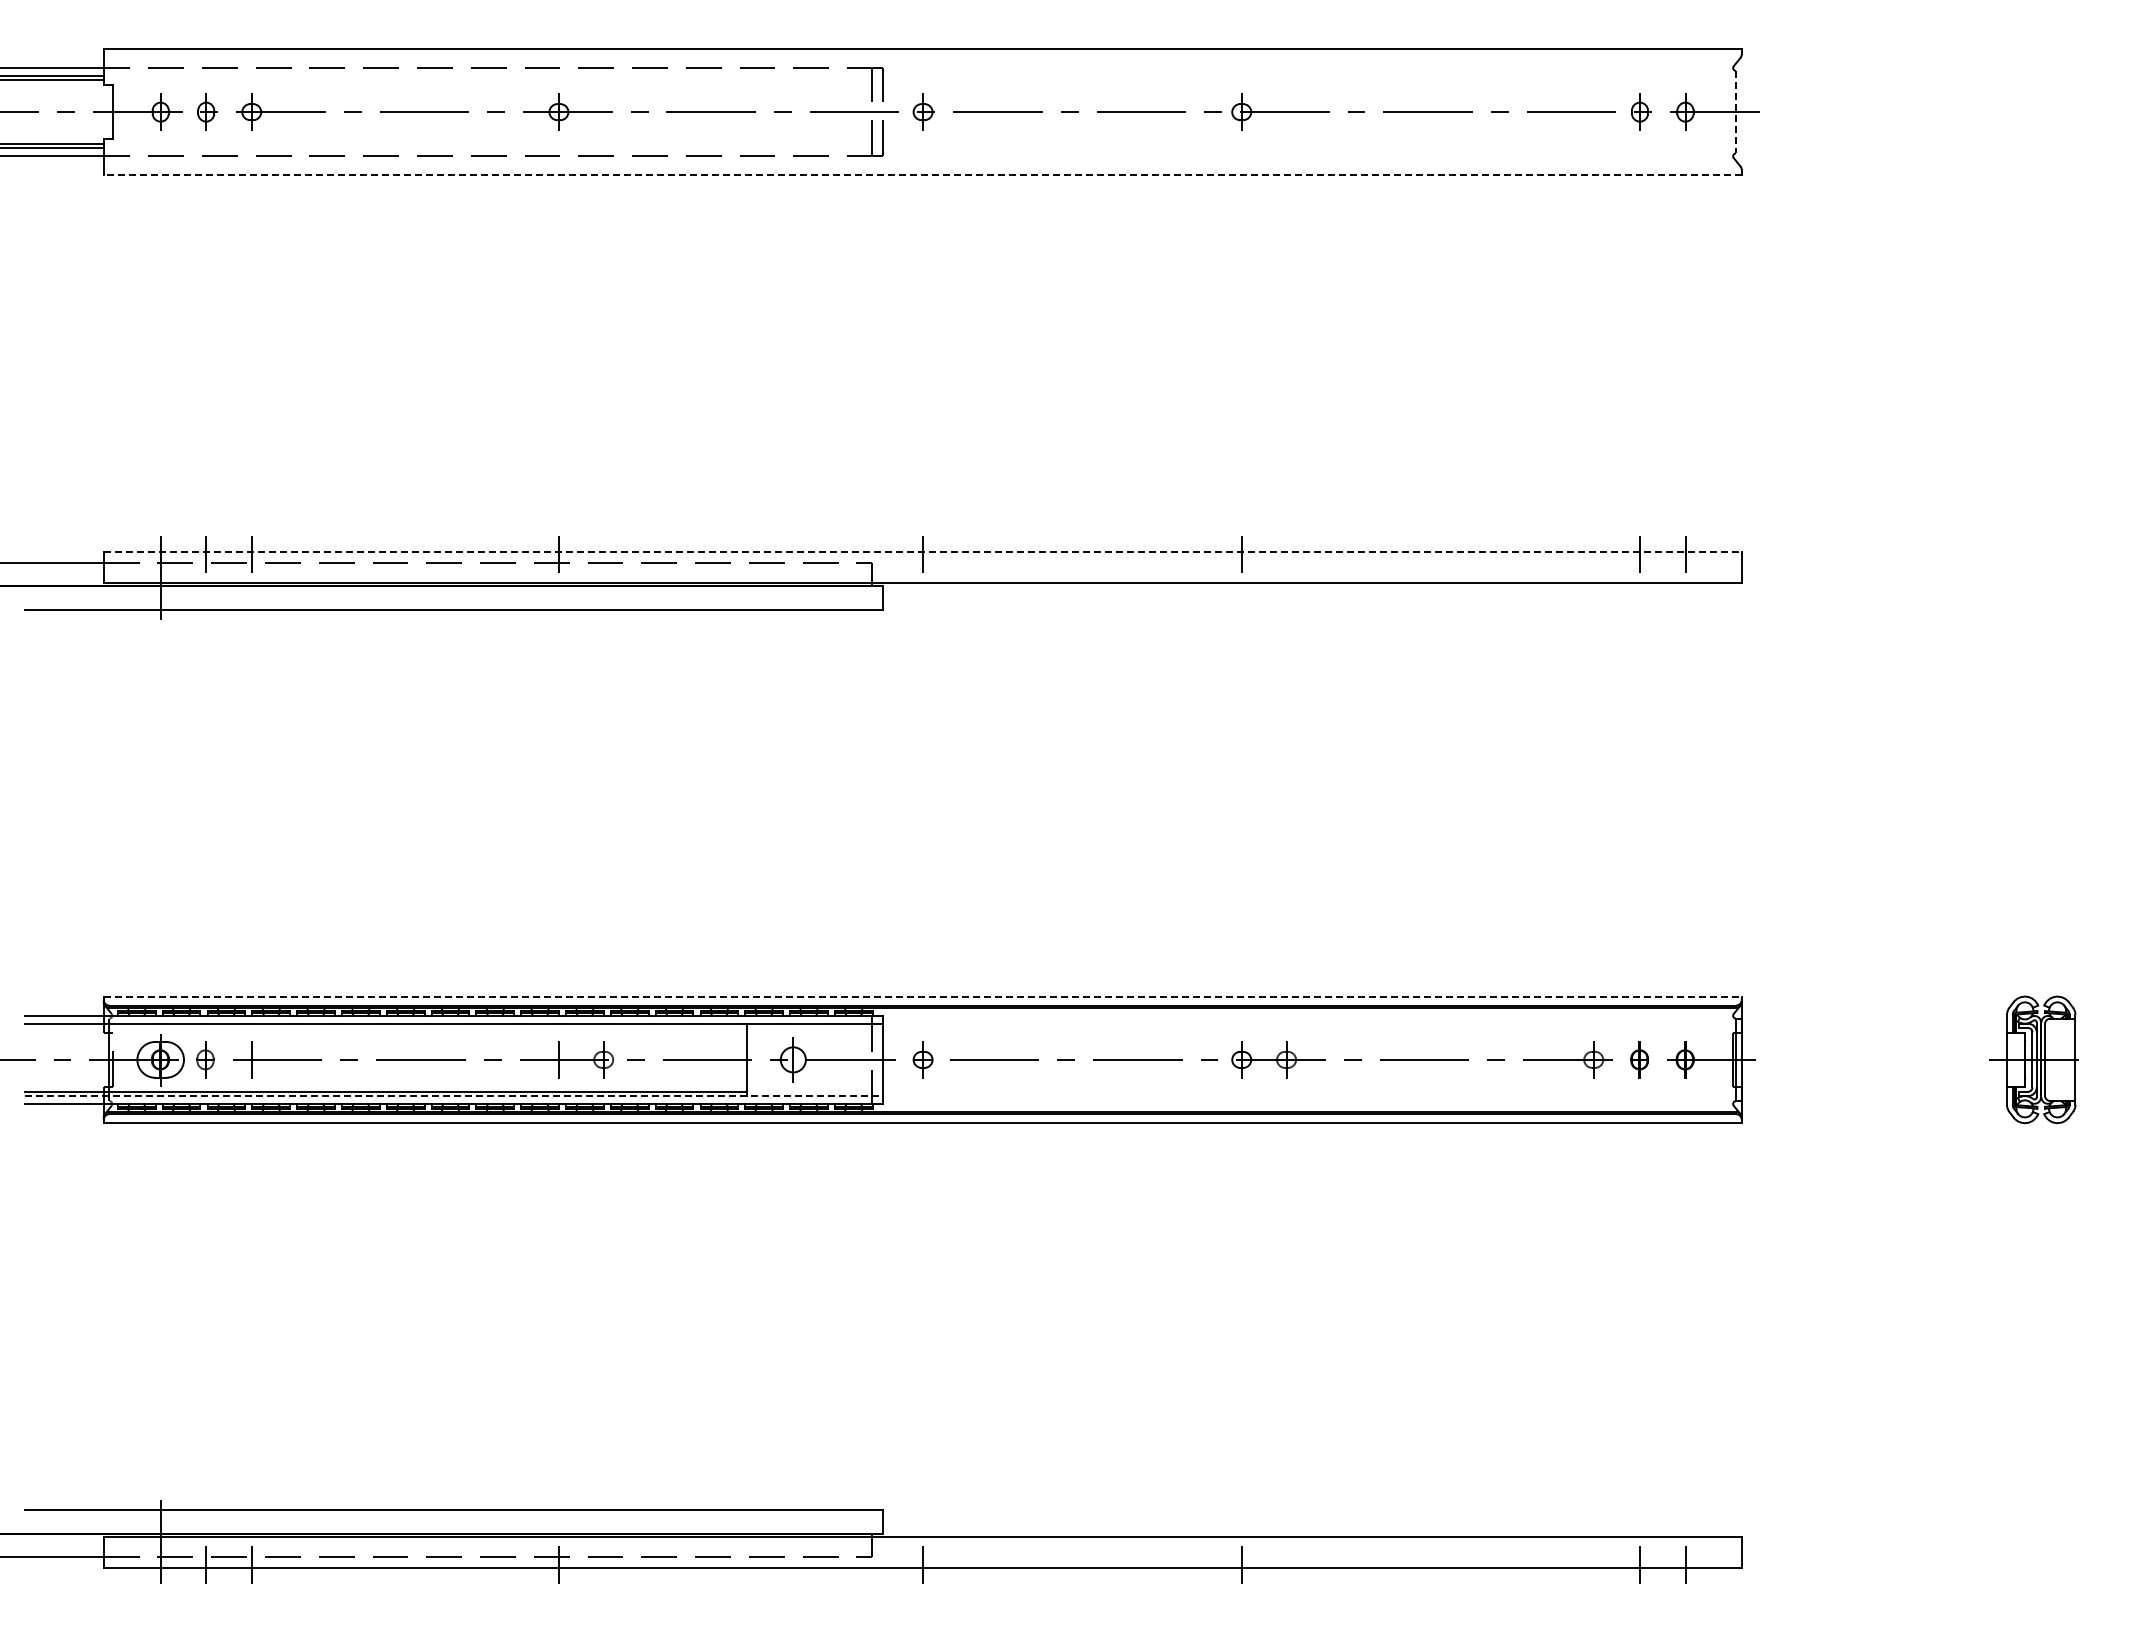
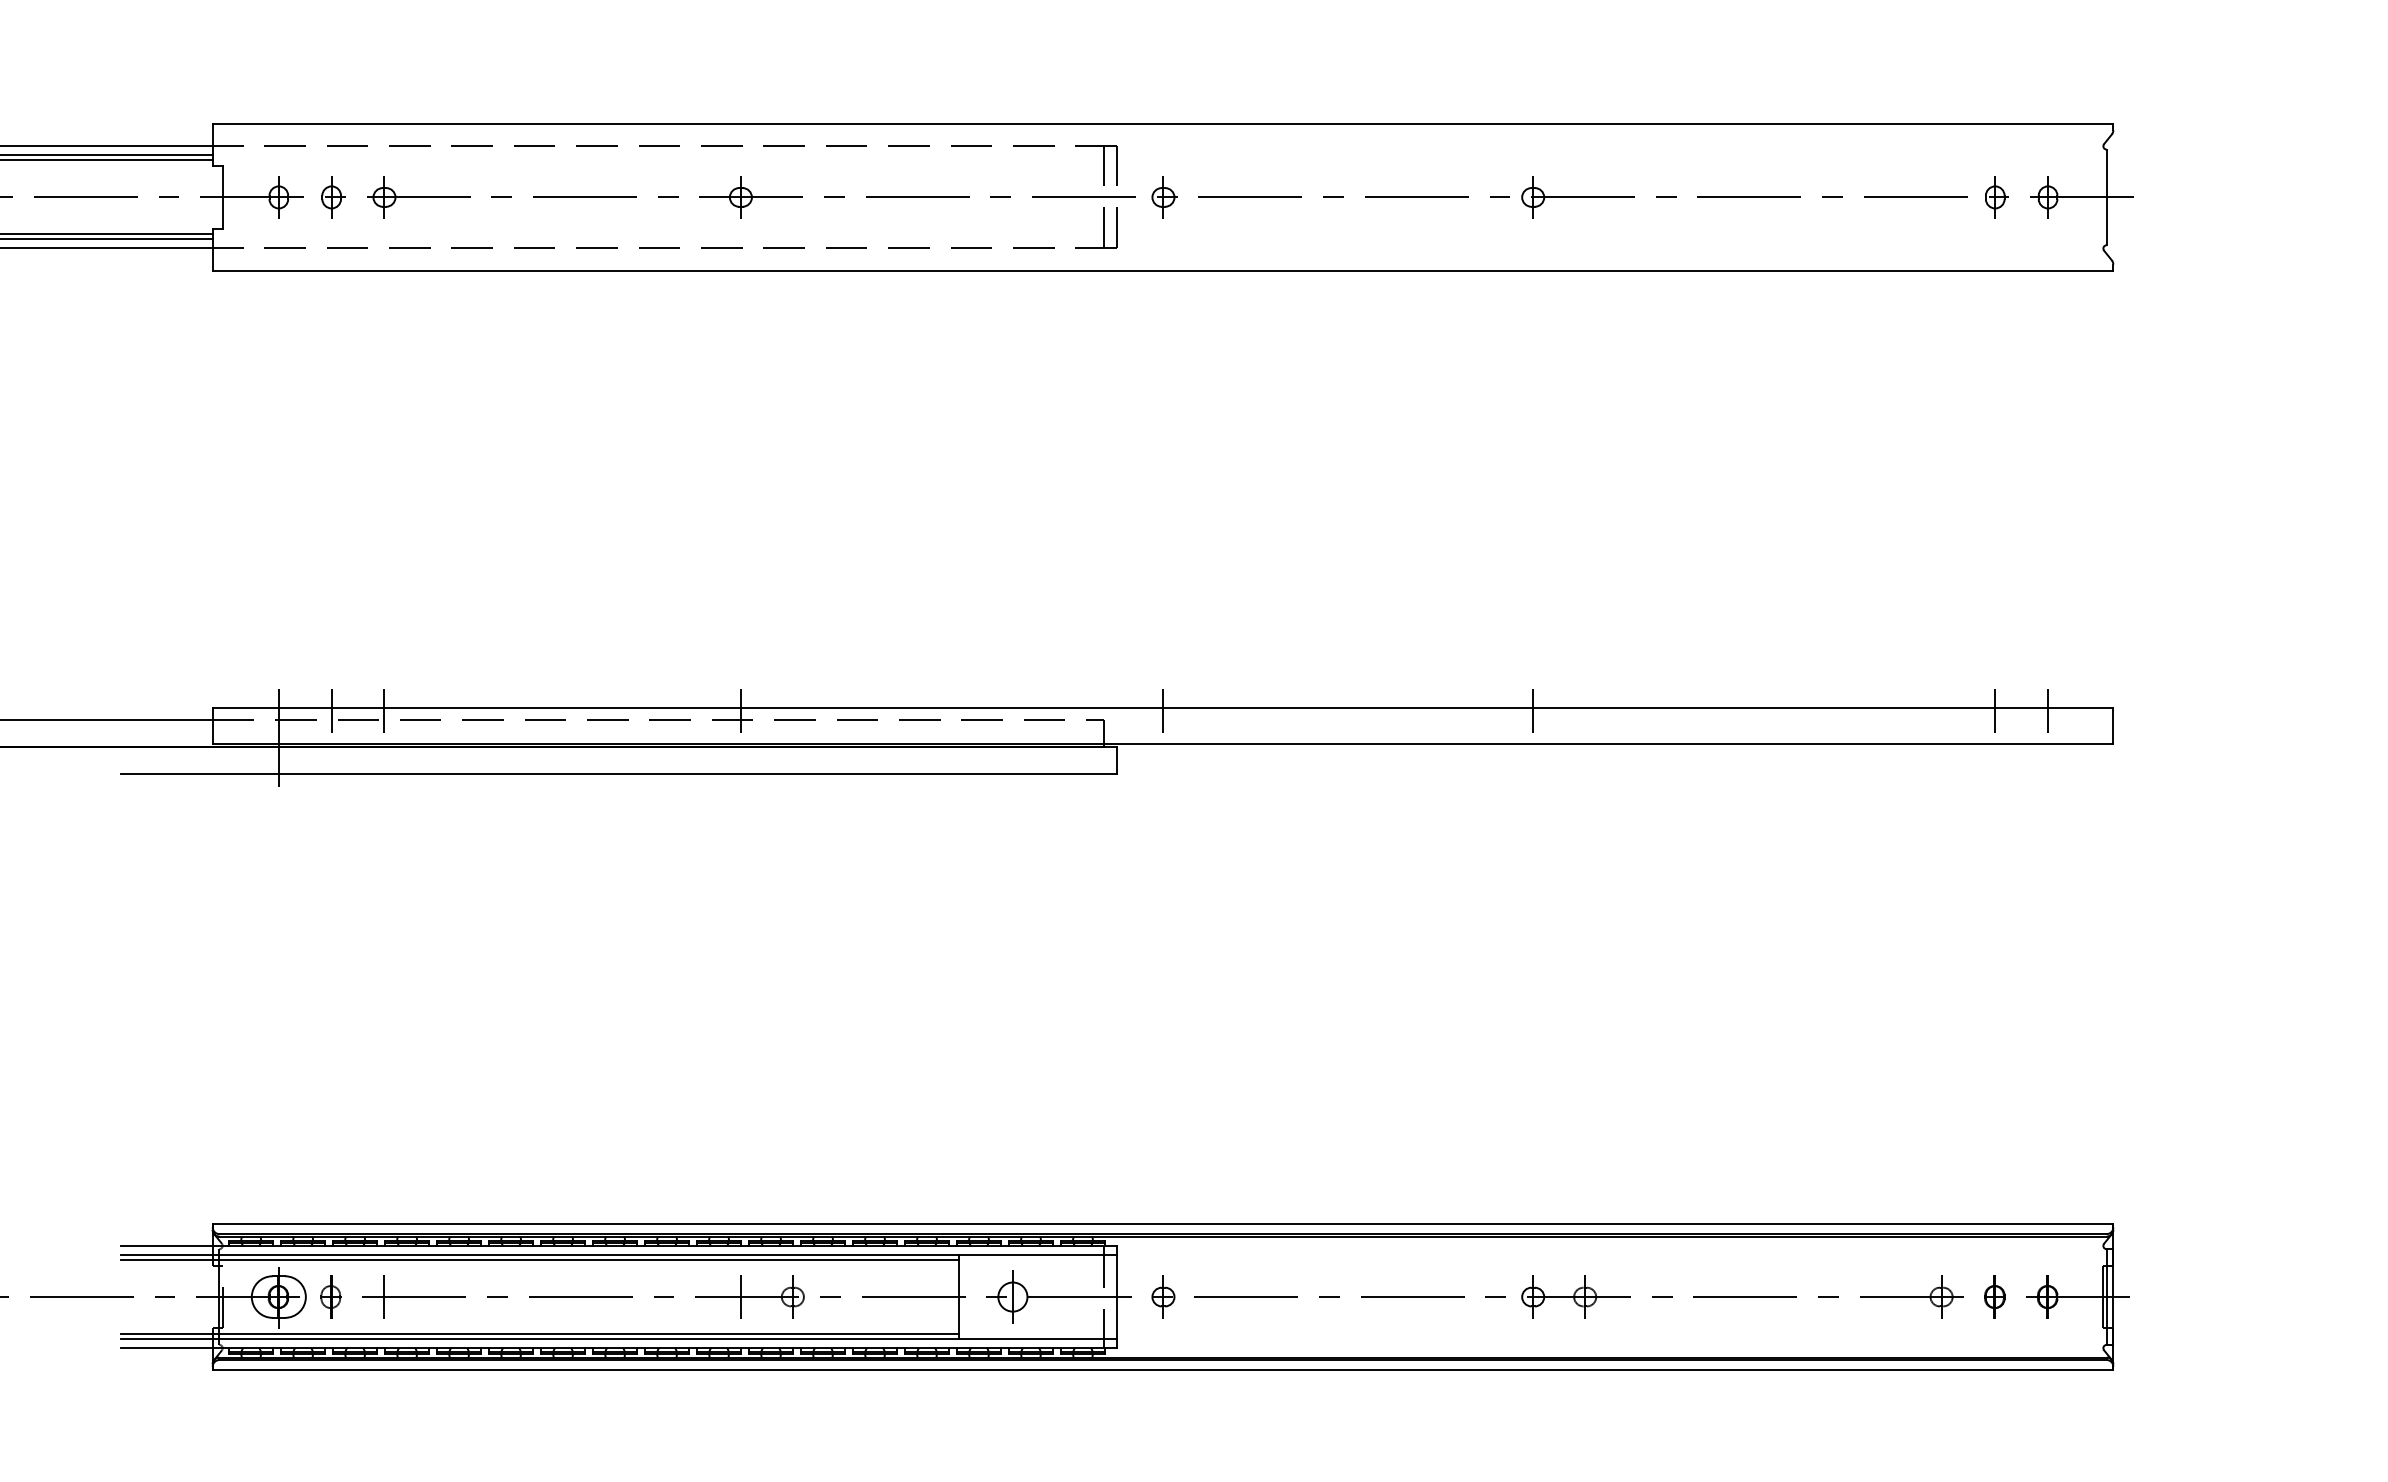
line: (1736, 112) -> (2107, 197), dashed -> solid
line: (922, 175) -> (1162, 270), dashed -> solid
line: (923, 551) -> (1163, 707), dashed -> solid
line: (923, 996) -> (1163, 1223), dashed -> solid
line: (385, 1028) -> (539, 1260), added
line: (454, 1096) -> (619, 1339), dashed -> solid

